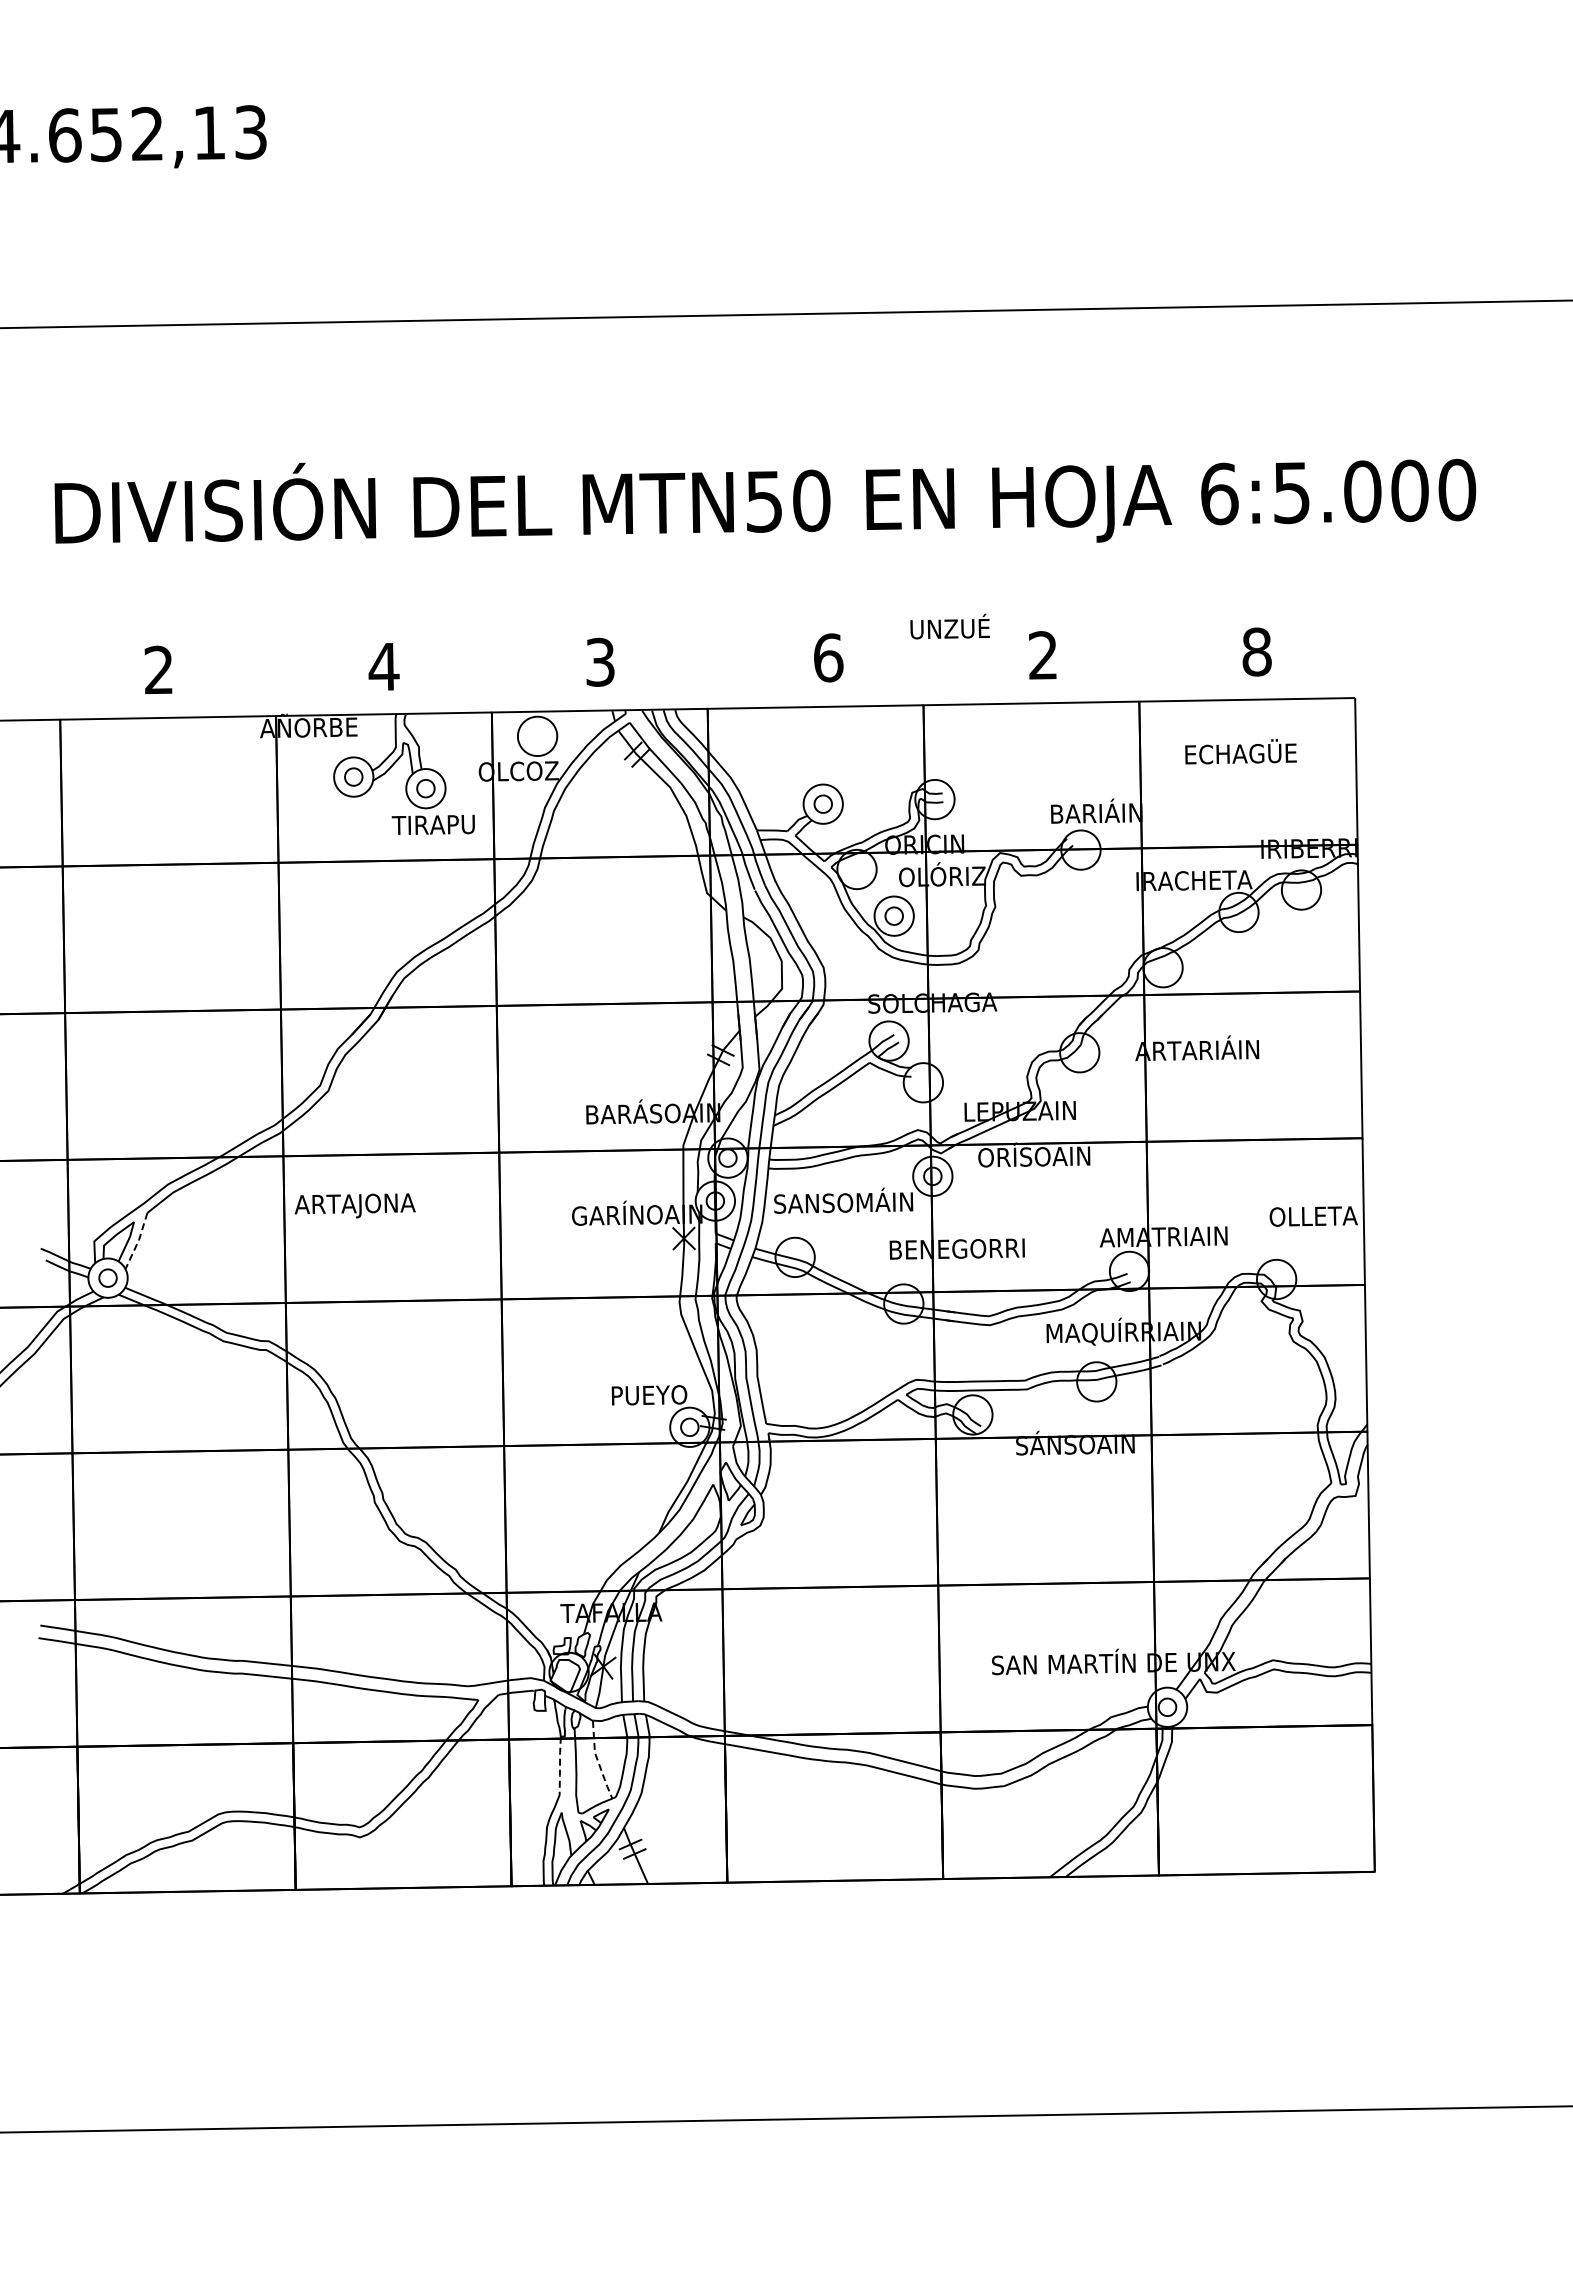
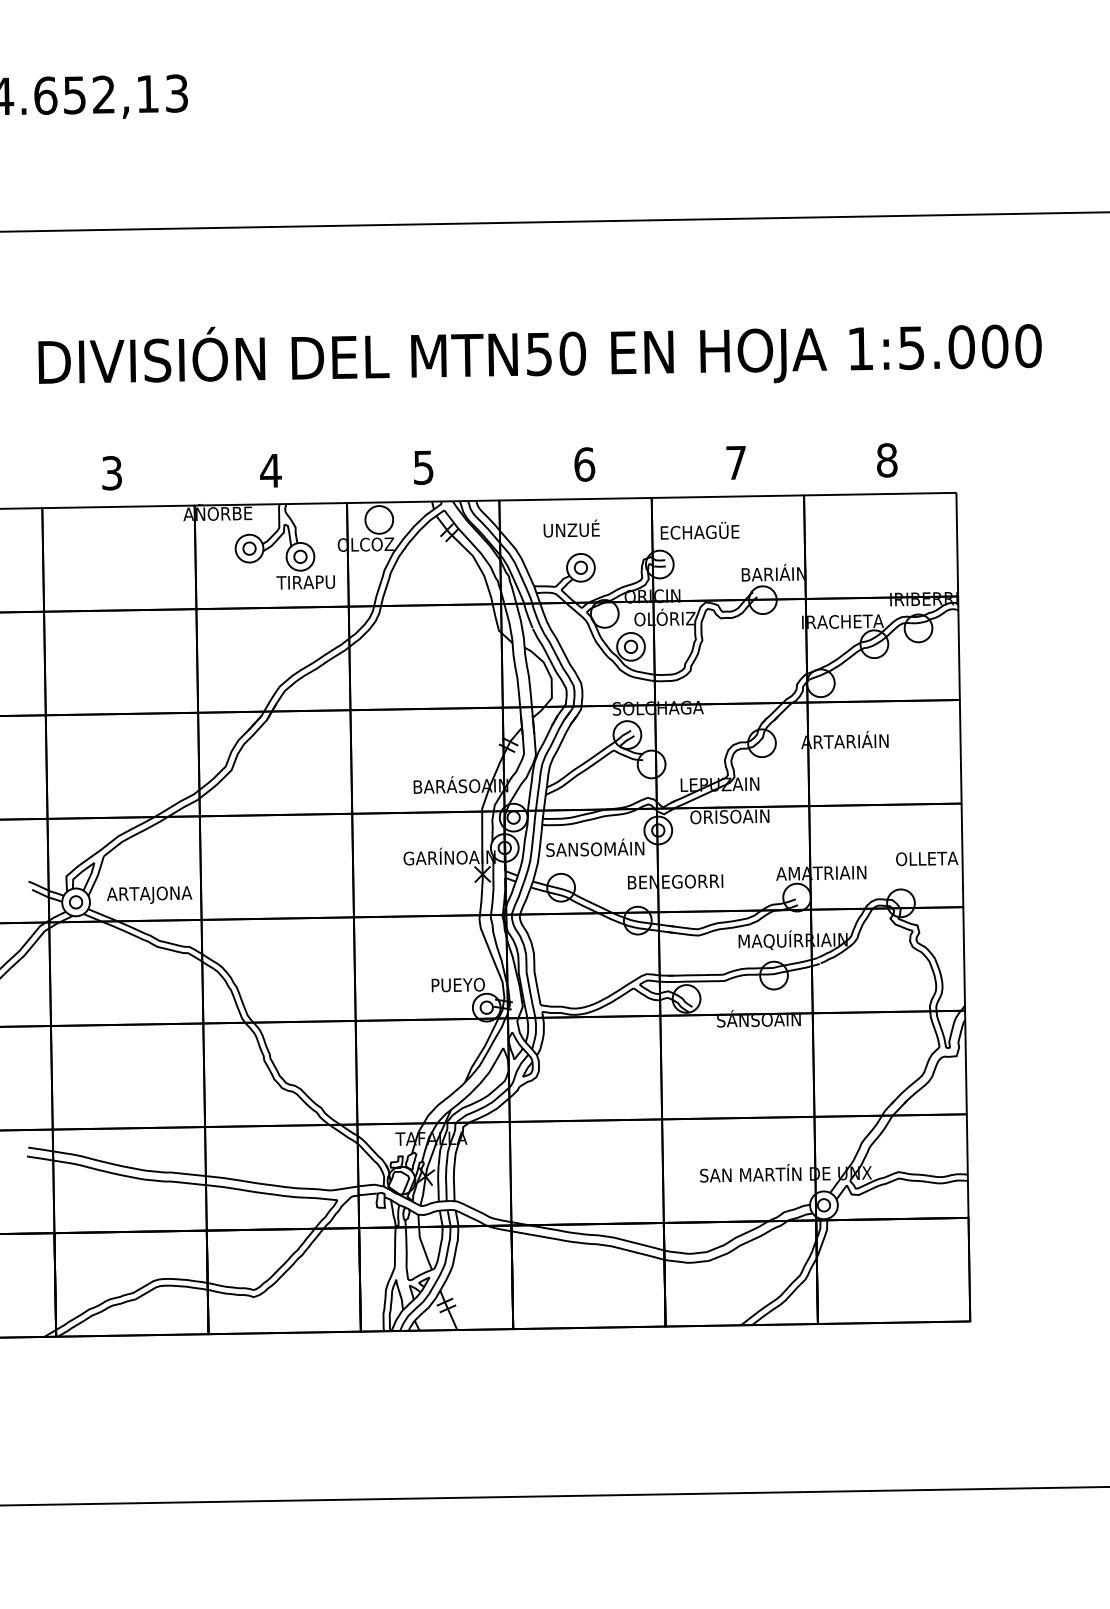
text: (1219, 493) -> (860, 348), 6:5.000 -> 1:5.000
text: (949, 626) -> (571, 528), moved
text: (1042, 655) -> (735, 462), 2 -> 7
text: (600, 661) -> (423, 467), 3 -> 5
text: (158, 669) -> (111, 472), 2 -> 3
text: (1240, 751) -> (699, 530), moved
text: (354, 1205) -> (149, 894), moved
line: (138, 1241) -> (97, 876), dashed -> solid
line: (597, 1761) -> (421, 1243), dashed -> solid
line: (560, 1765) -> (395, 1246), dashed -> solid

